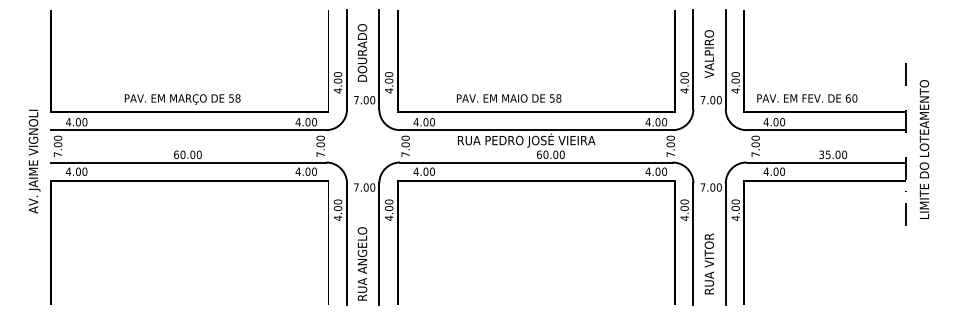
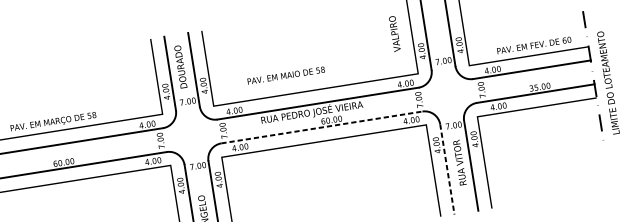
text: (709, 54) -> (394, 34), moved
text: (509, 98) -> (286, 75), moved
text: (807, 98) -> (534, 45), moved
text: (924, 149) -> (608, 82), moved
line: (536, 162) -> (322, 127), solid -> dashed
line: (693, 244) -> (447, 169), solid -> dashed
text: (709, 263) -> (459, 162), moved

